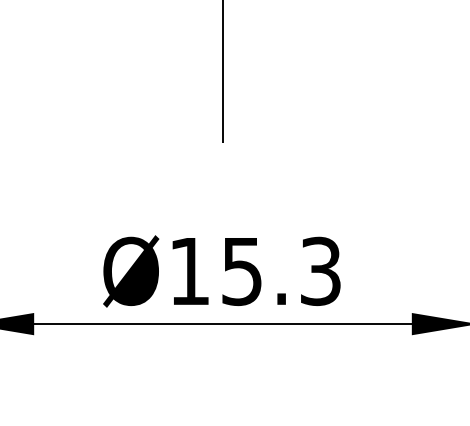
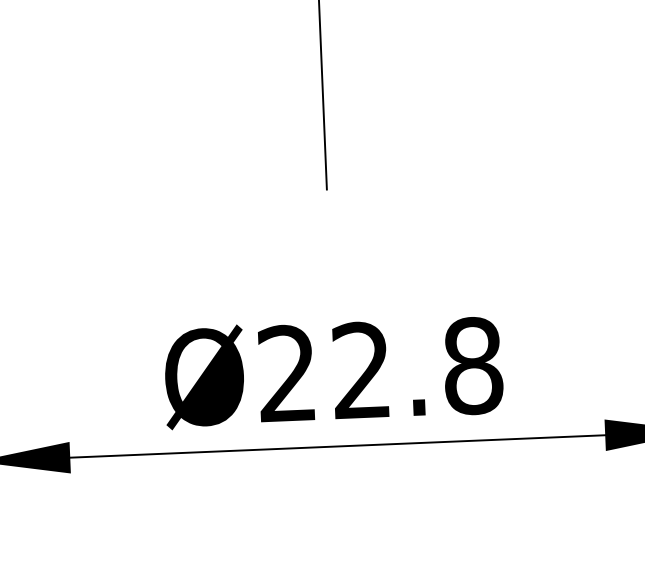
text: (255, 271) -> (380, 370), Ø15.3 -> Ø22.8

